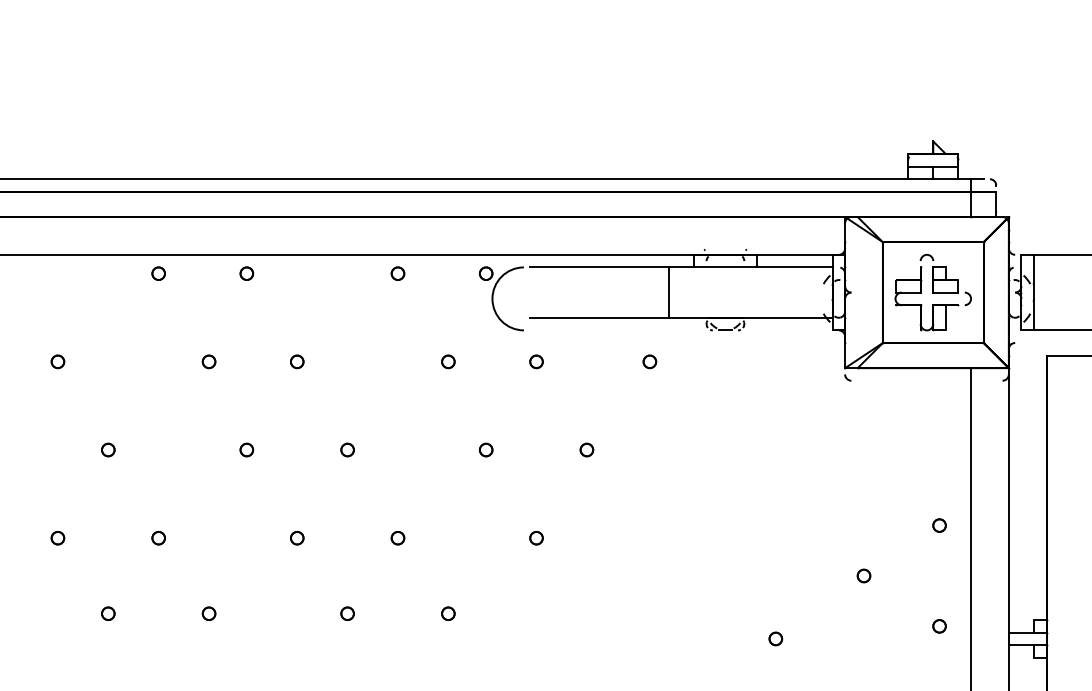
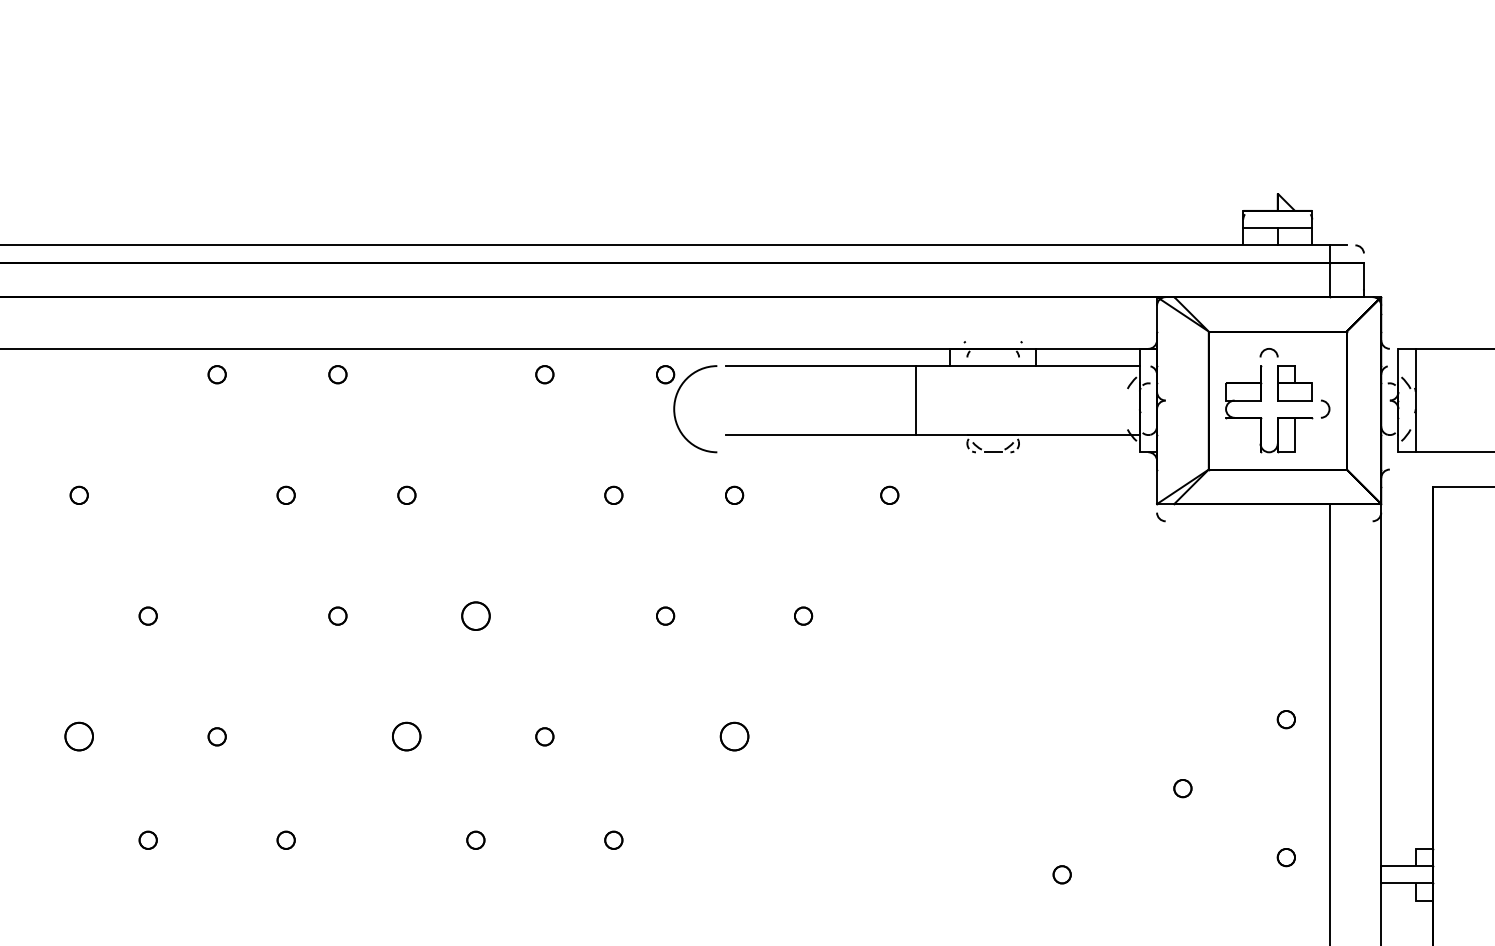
part: (347, 449) -> (475, 615), size x1.6
part: (57, 538) -> (78, 737), size x1.6
part: (297, 538) -> (407, 737), size x1.6
part: (536, 538) -> (734, 737), size x1.6

